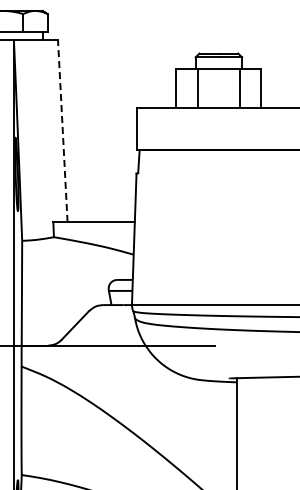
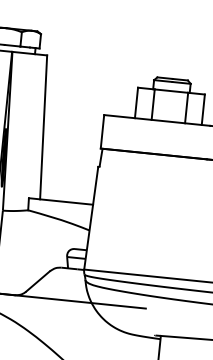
line: (62, 130) -> (43, 127), dashed -> solid

